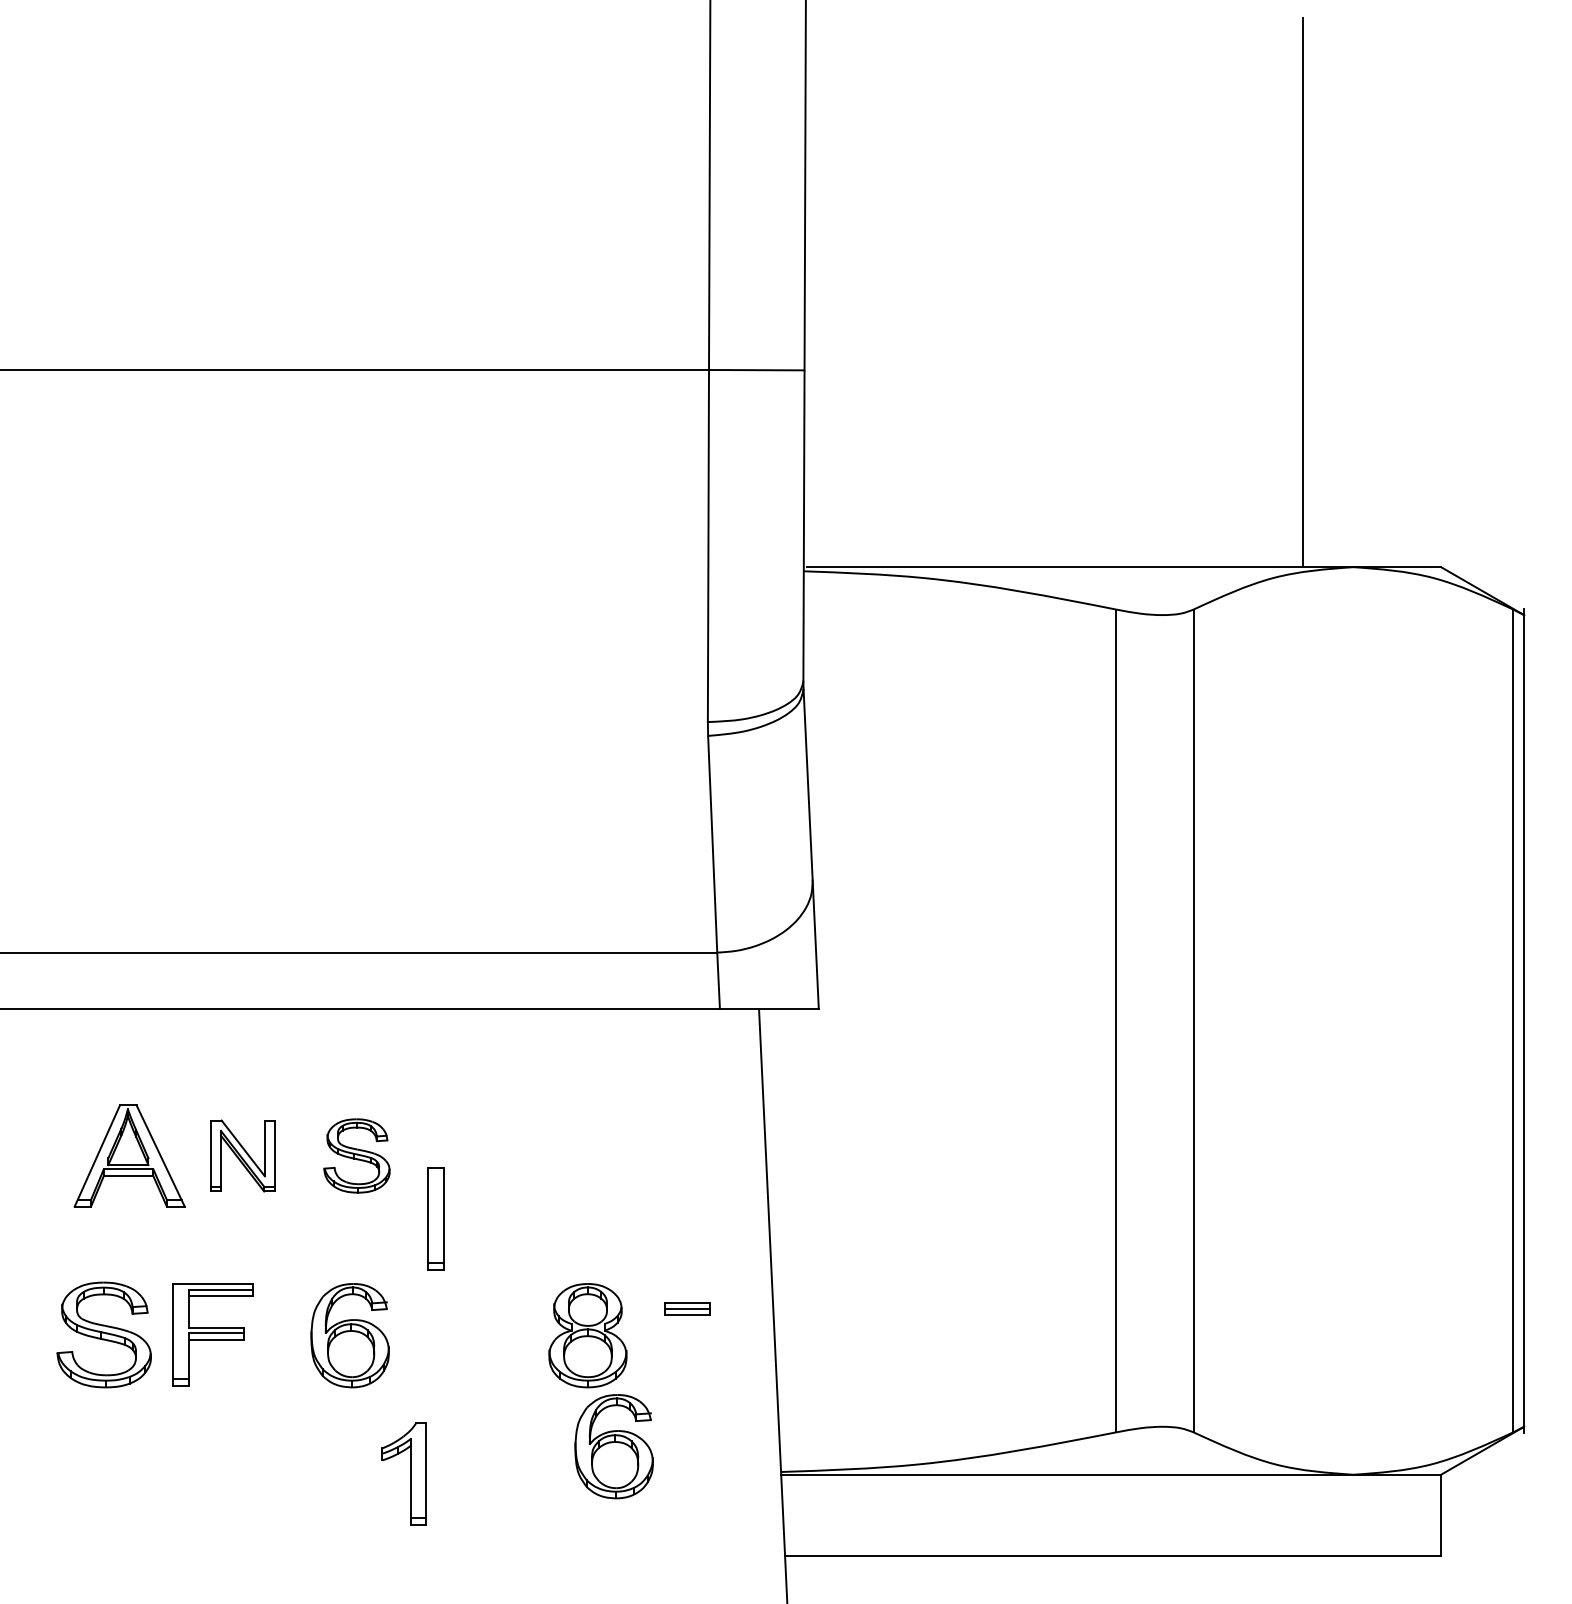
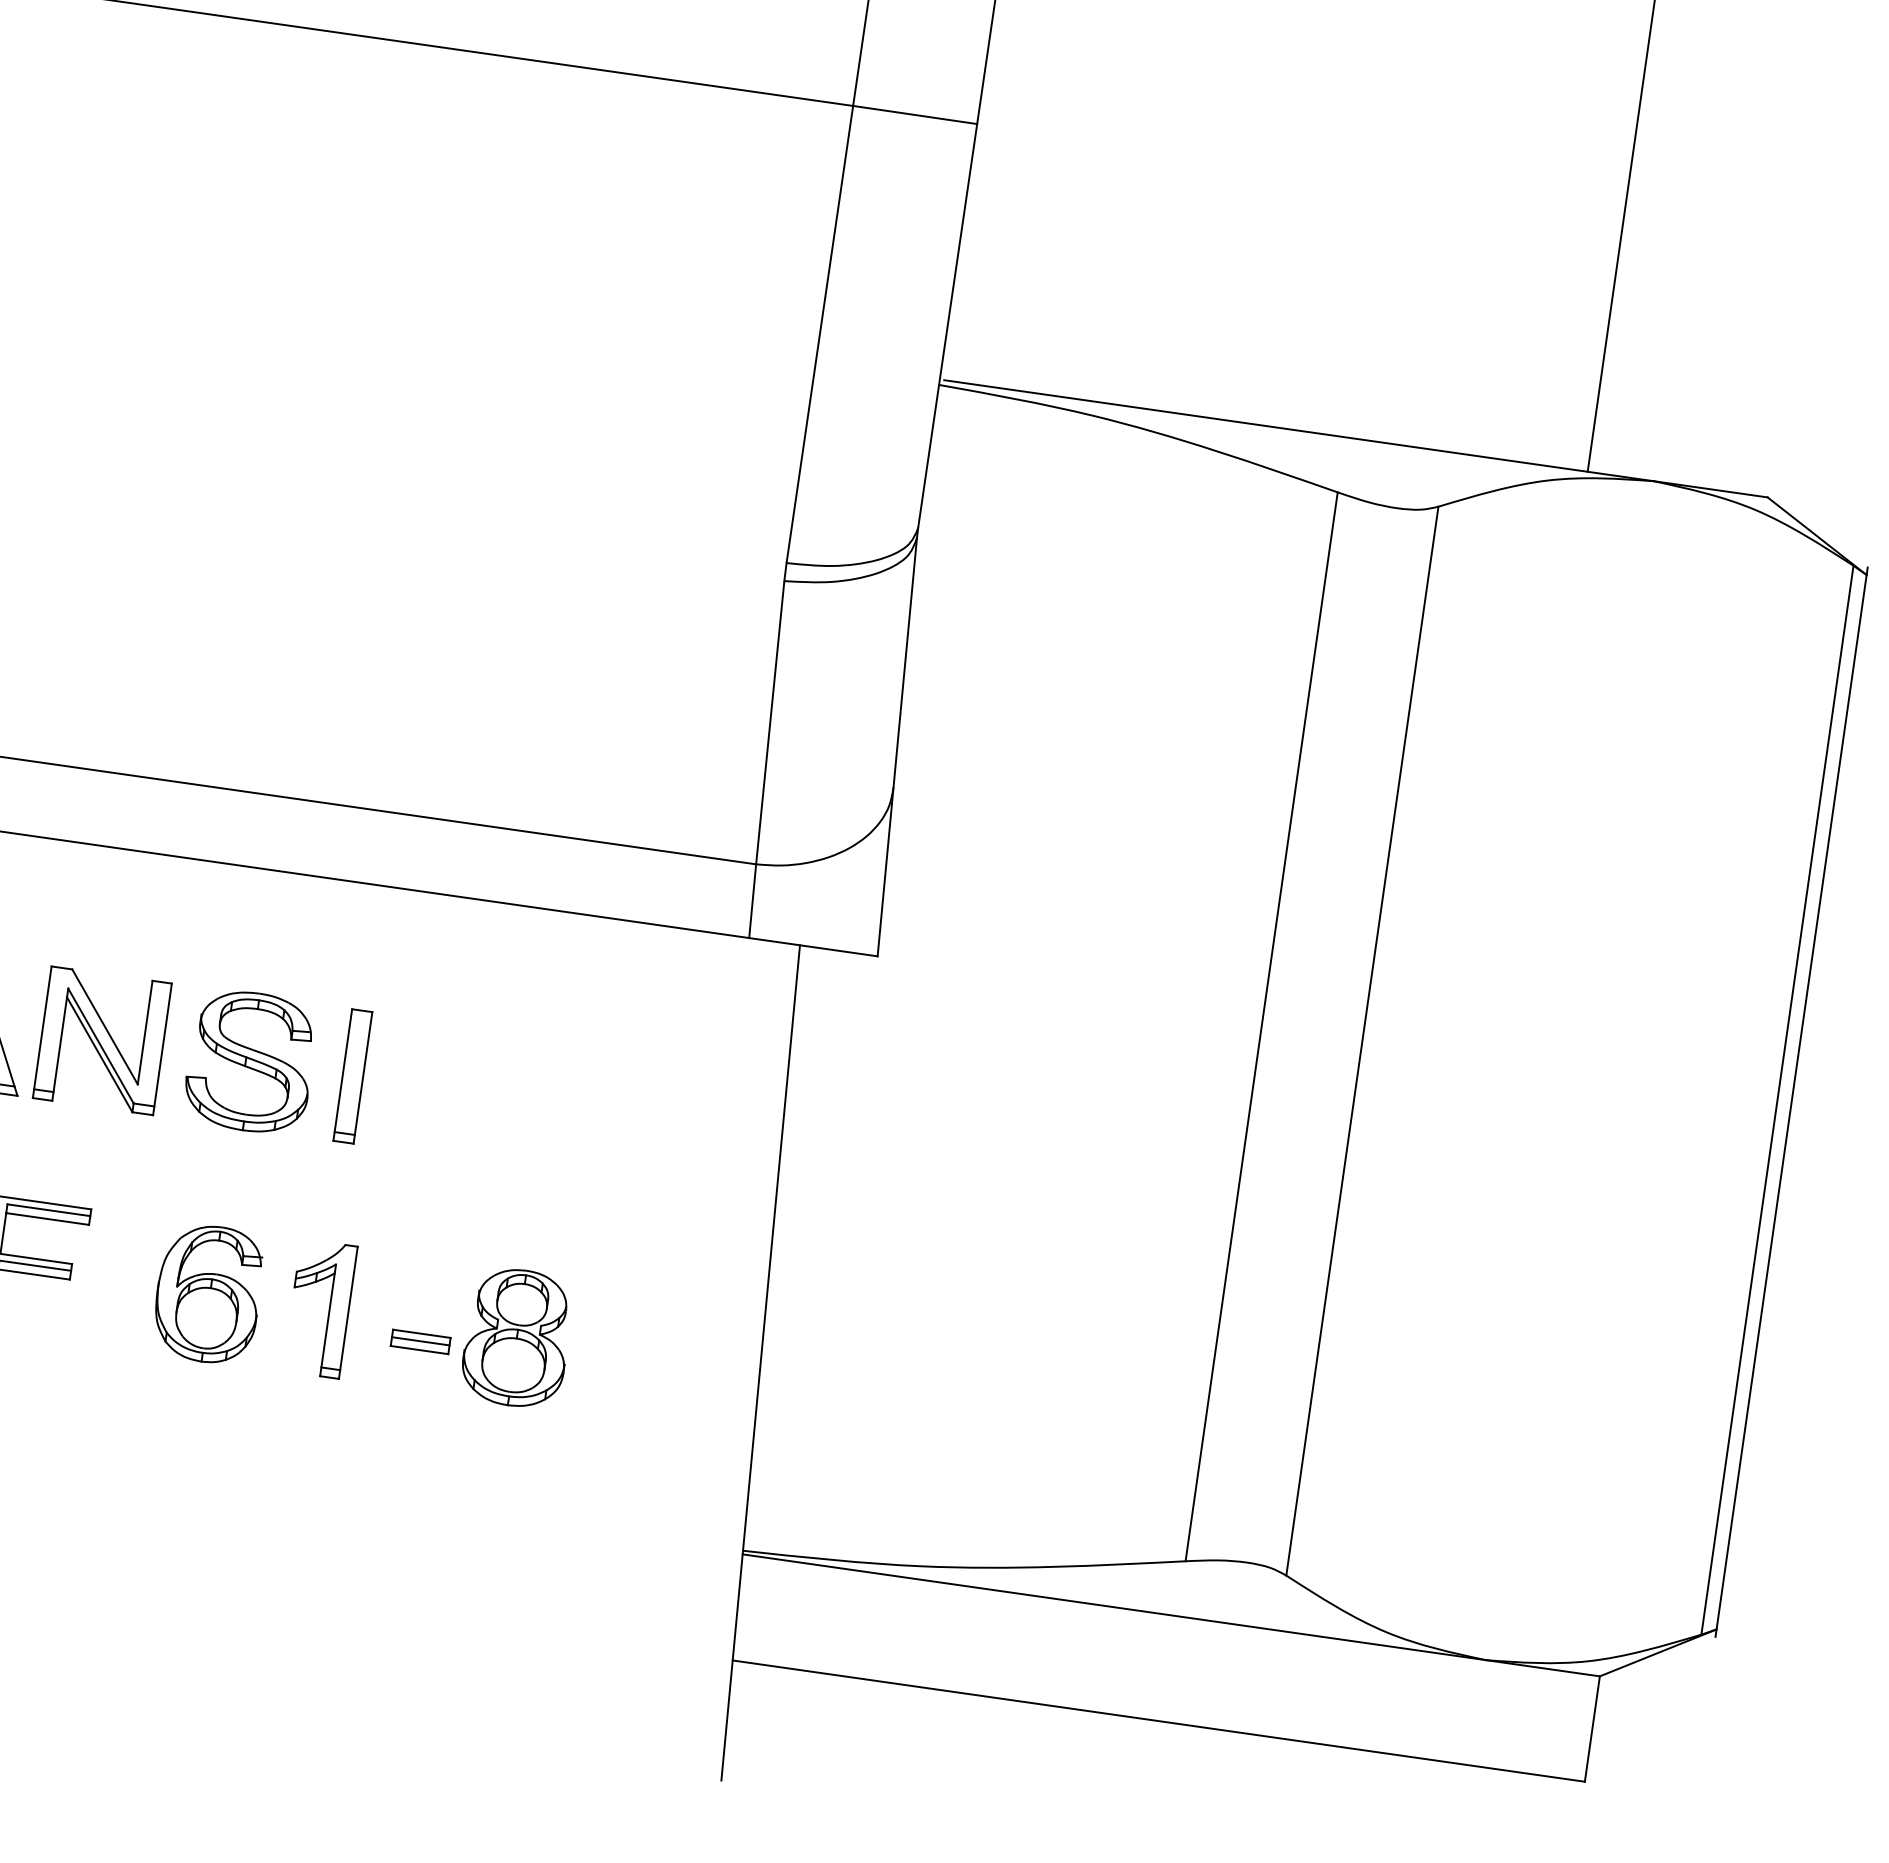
part: (242, 1155) -> (101, 1040), size x1.43
part: (356, 1155) -> (250, 1061), size x1.43
part: (435, 1218) -> (352, 1075), moved
part: (687, 1308) -> (420, 1341), moved
part: (613, 1446) -> (530, 1486), removed
part: (410, 1473) -> (328, 1309), moved

